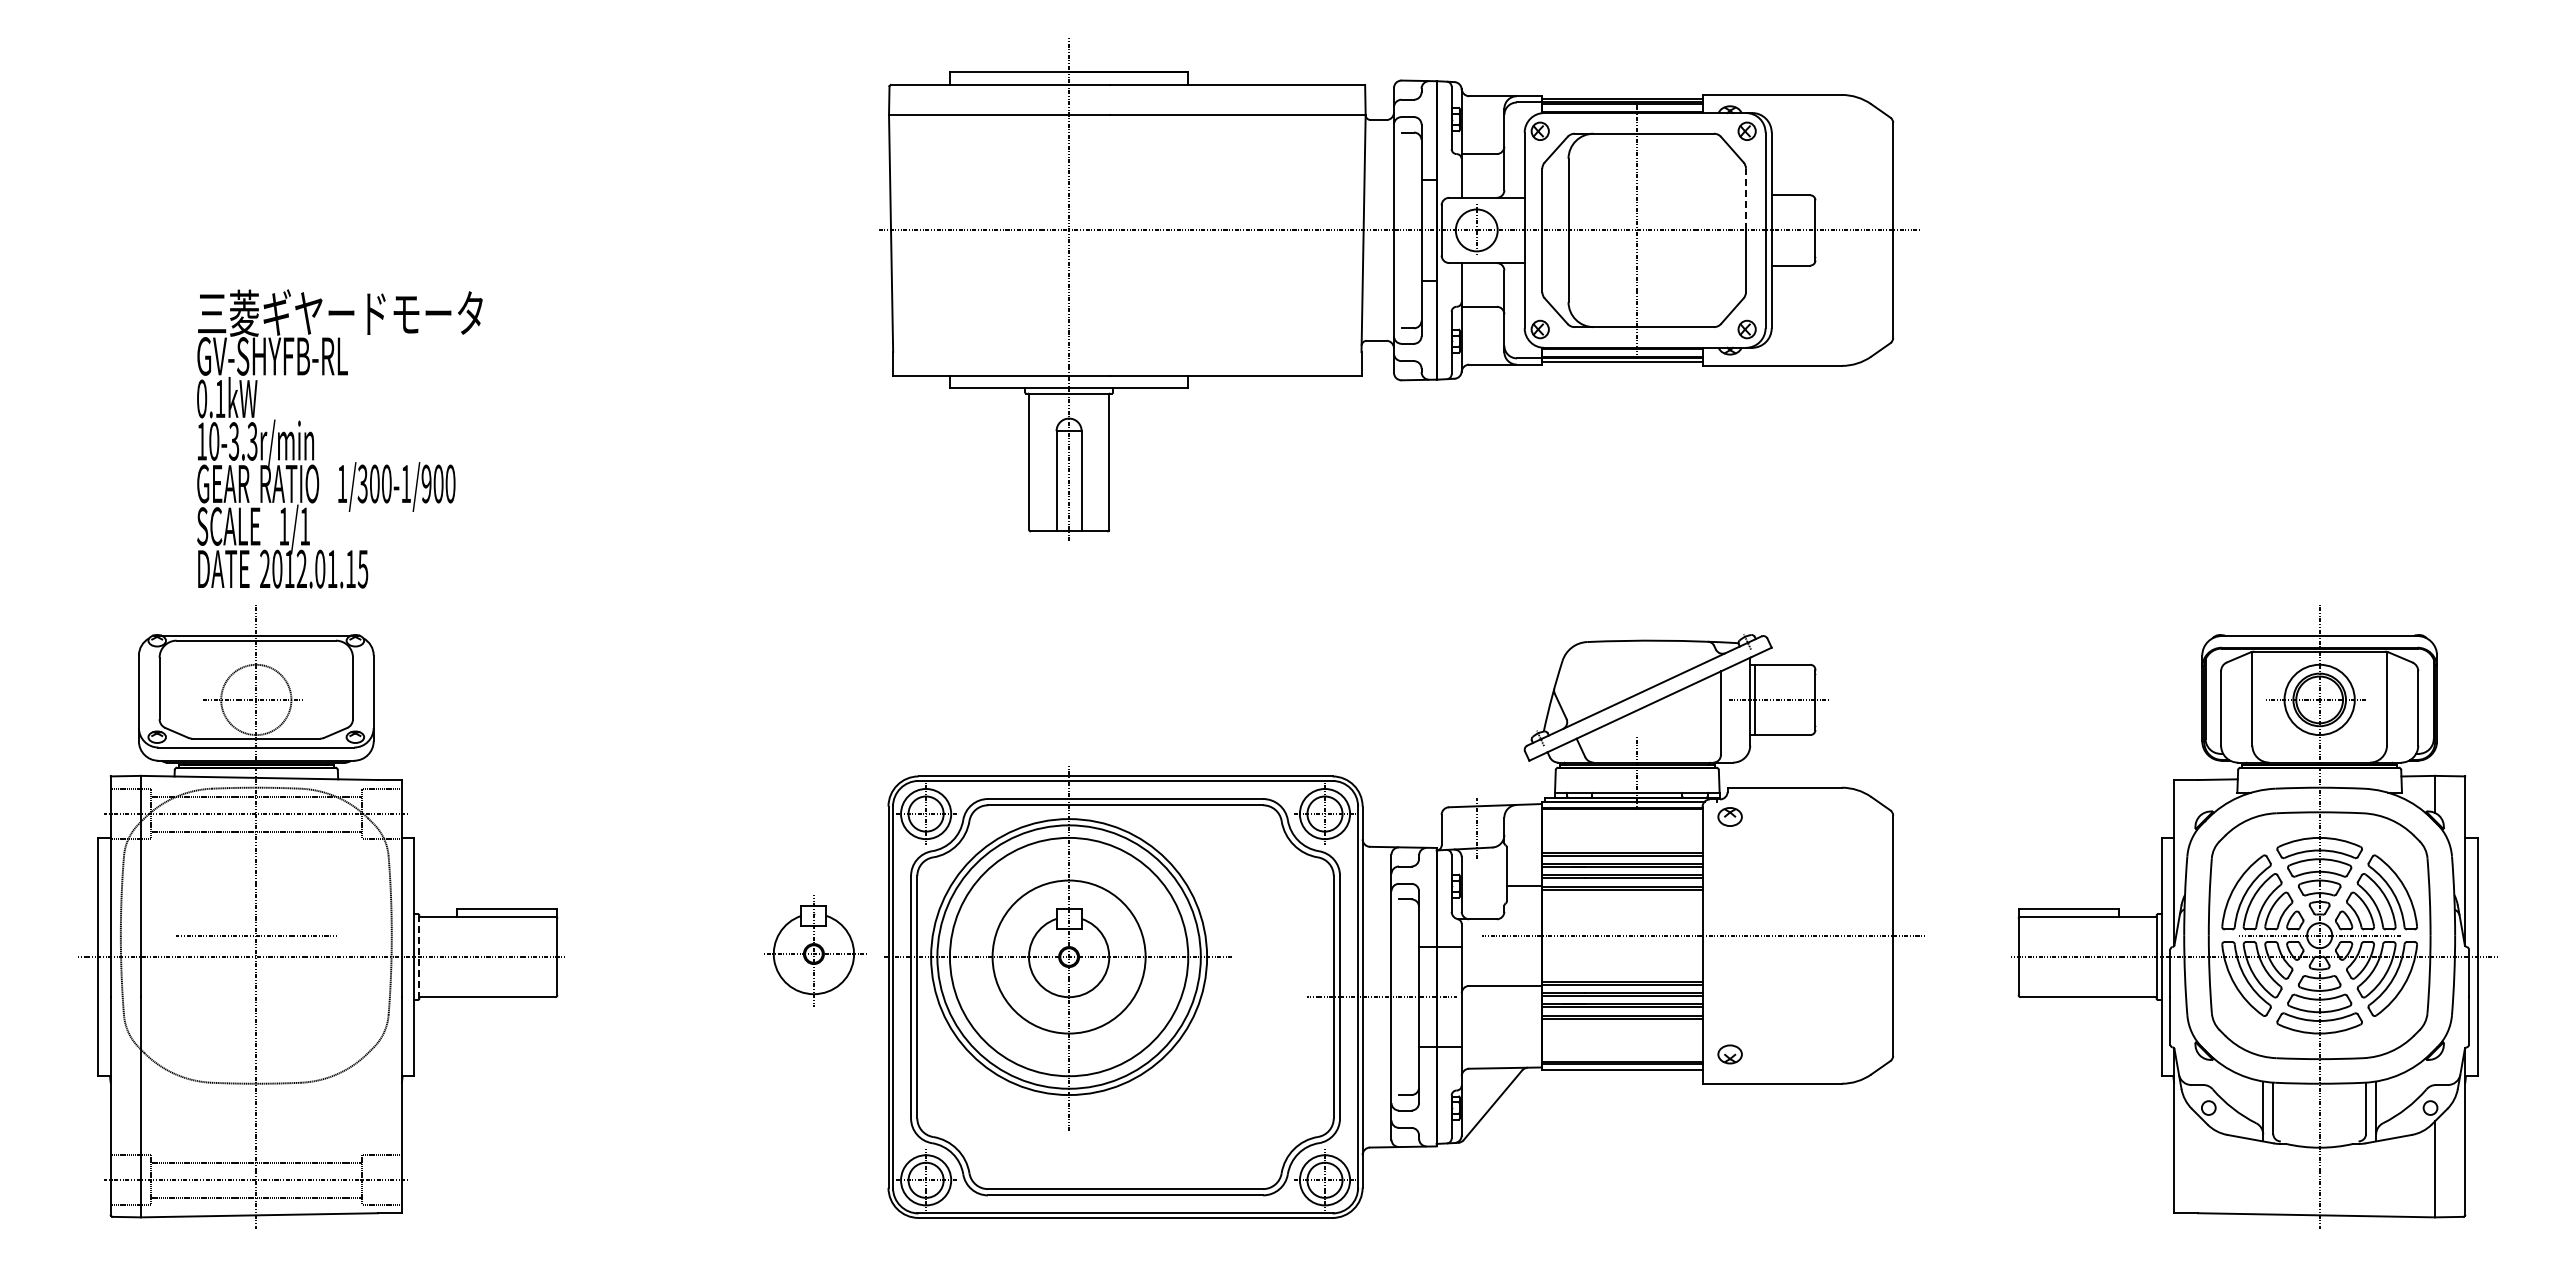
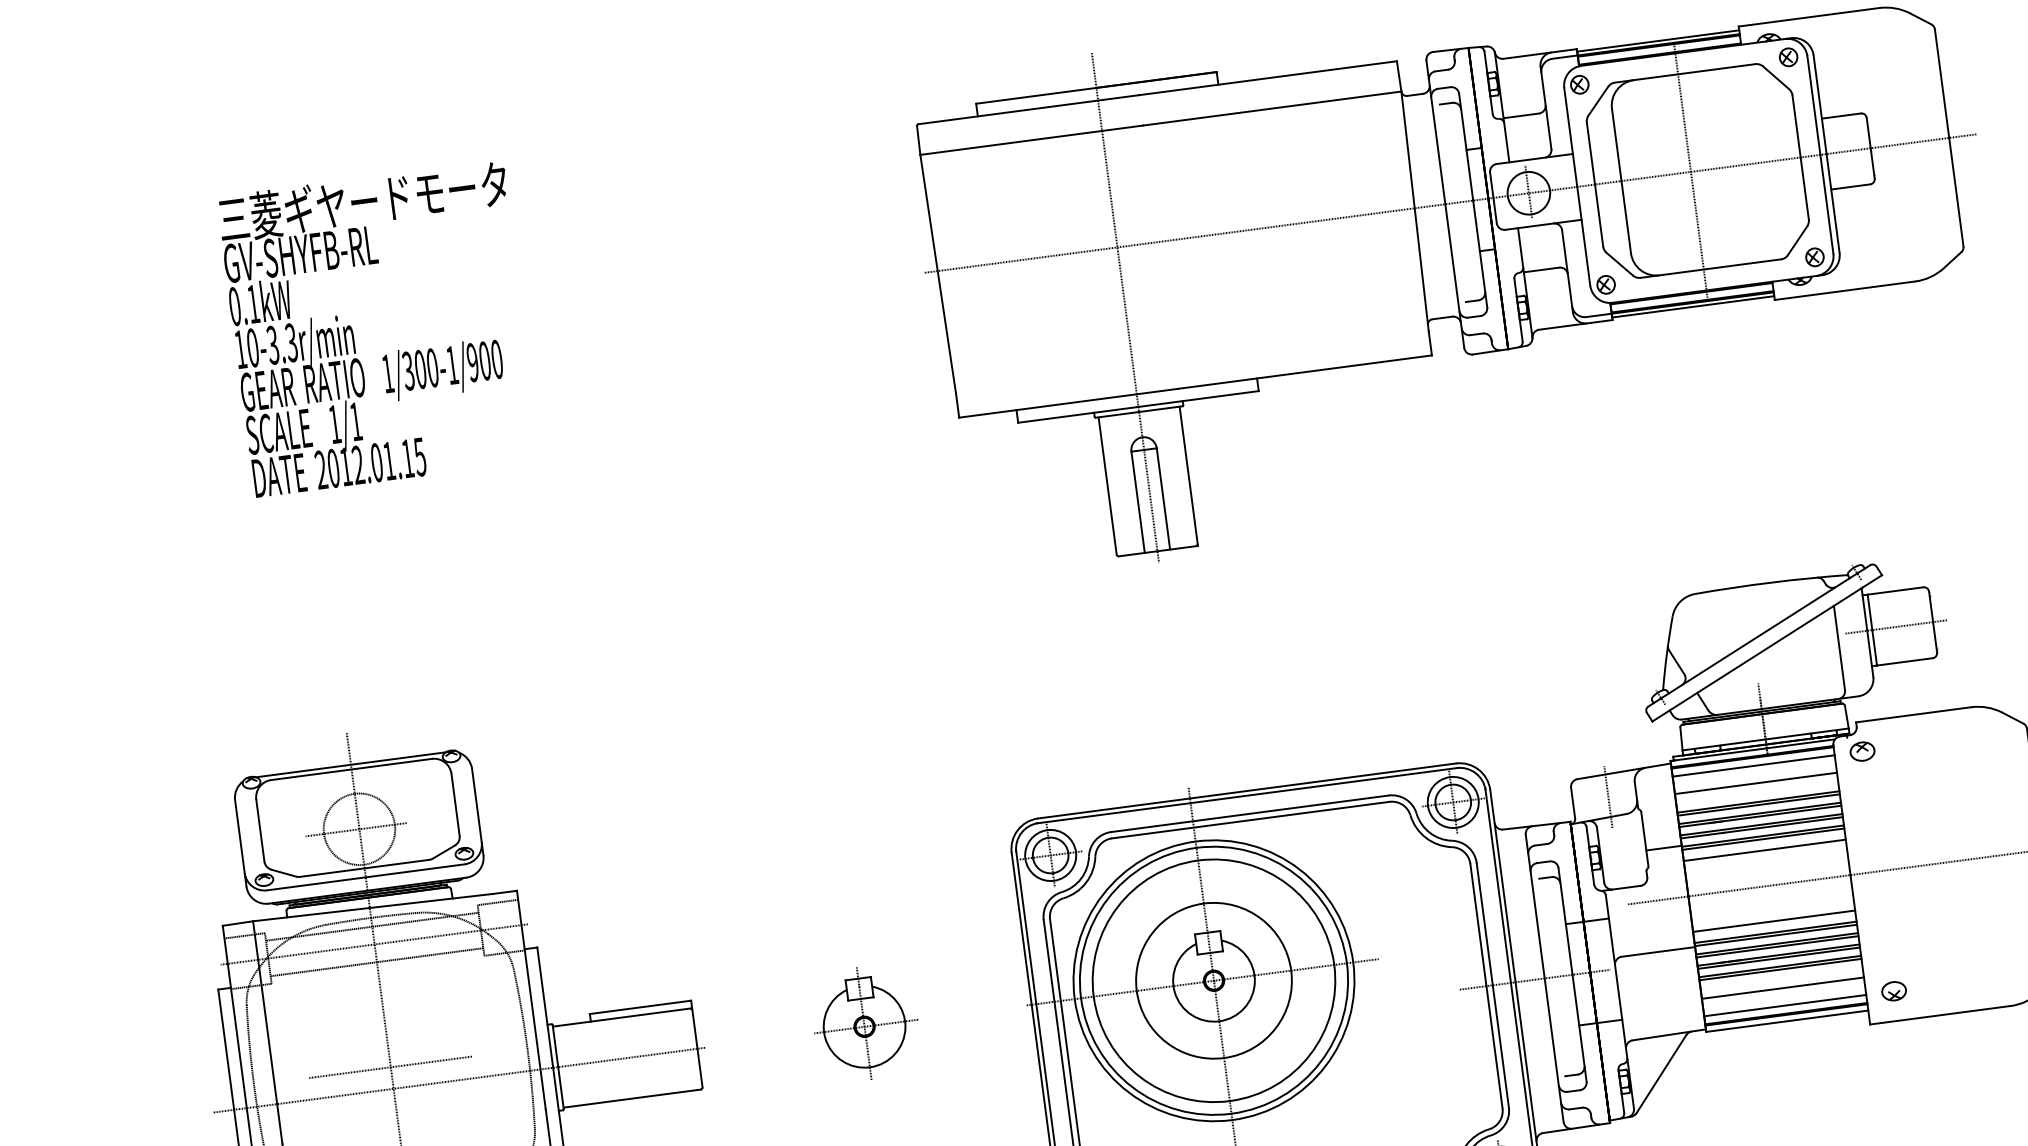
line: (1746, 199) -> (1797, 126), dashed -> solid
text: (339, 438) -> (378, 328), moved
line: (1622, 817) -> (1753, 766), added
line: (1622, 834) -> (1756, 783), added
line: (1622, 900) -> (1765, 850), added
part: (815, 950) -> (865, 1023), moved
line: (419, 957) -> (558, 1067), dashed -> solid
line: (1622, 970) -> (1774, 920), added
line: (1622, 1037) -> (1783, 988), added
line: (1622, 1054) -> (1785, 1005), added

